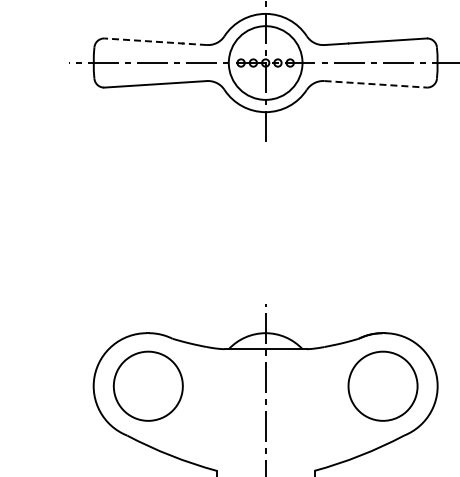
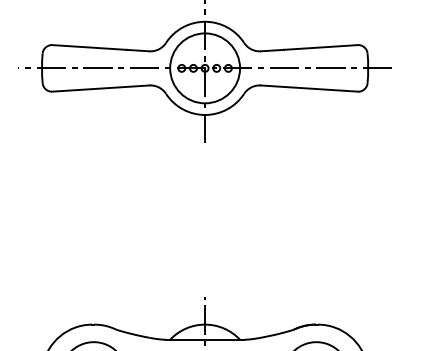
line: (155, 41) -> (100, 47), dashed -> solid
line: (376, 84) -> (310, 88), dashed -> solid

